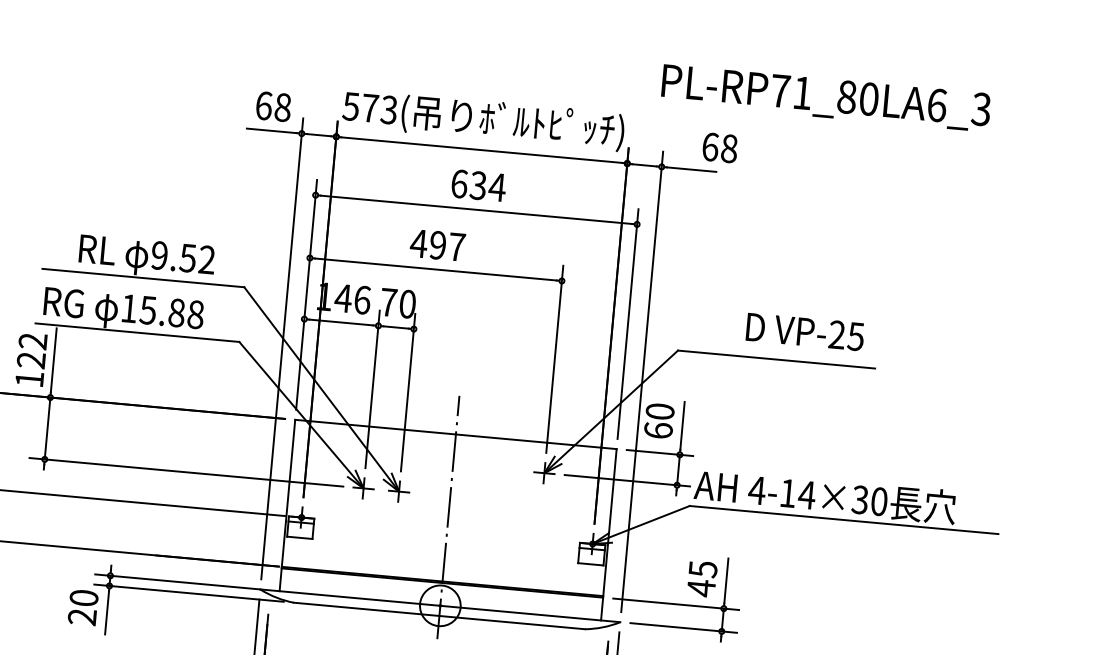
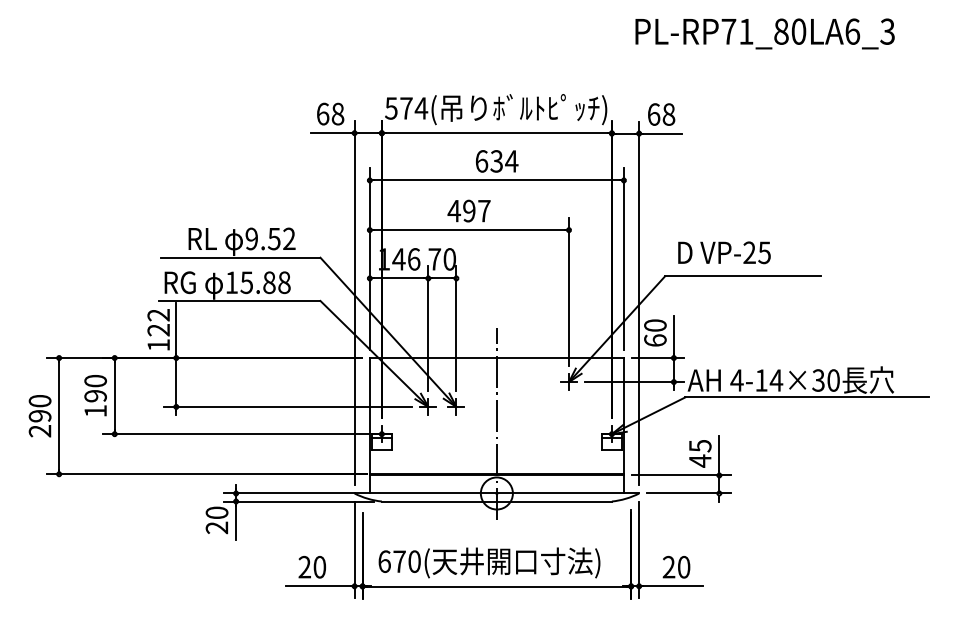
text: (825, 97) -> (764, 33), moved
text: (389, 110) -> (421, 108), 573( -> 574(
text: (720, 147) -> (661, 114), moved
text: (805, 331) -> (724, 252), moved

